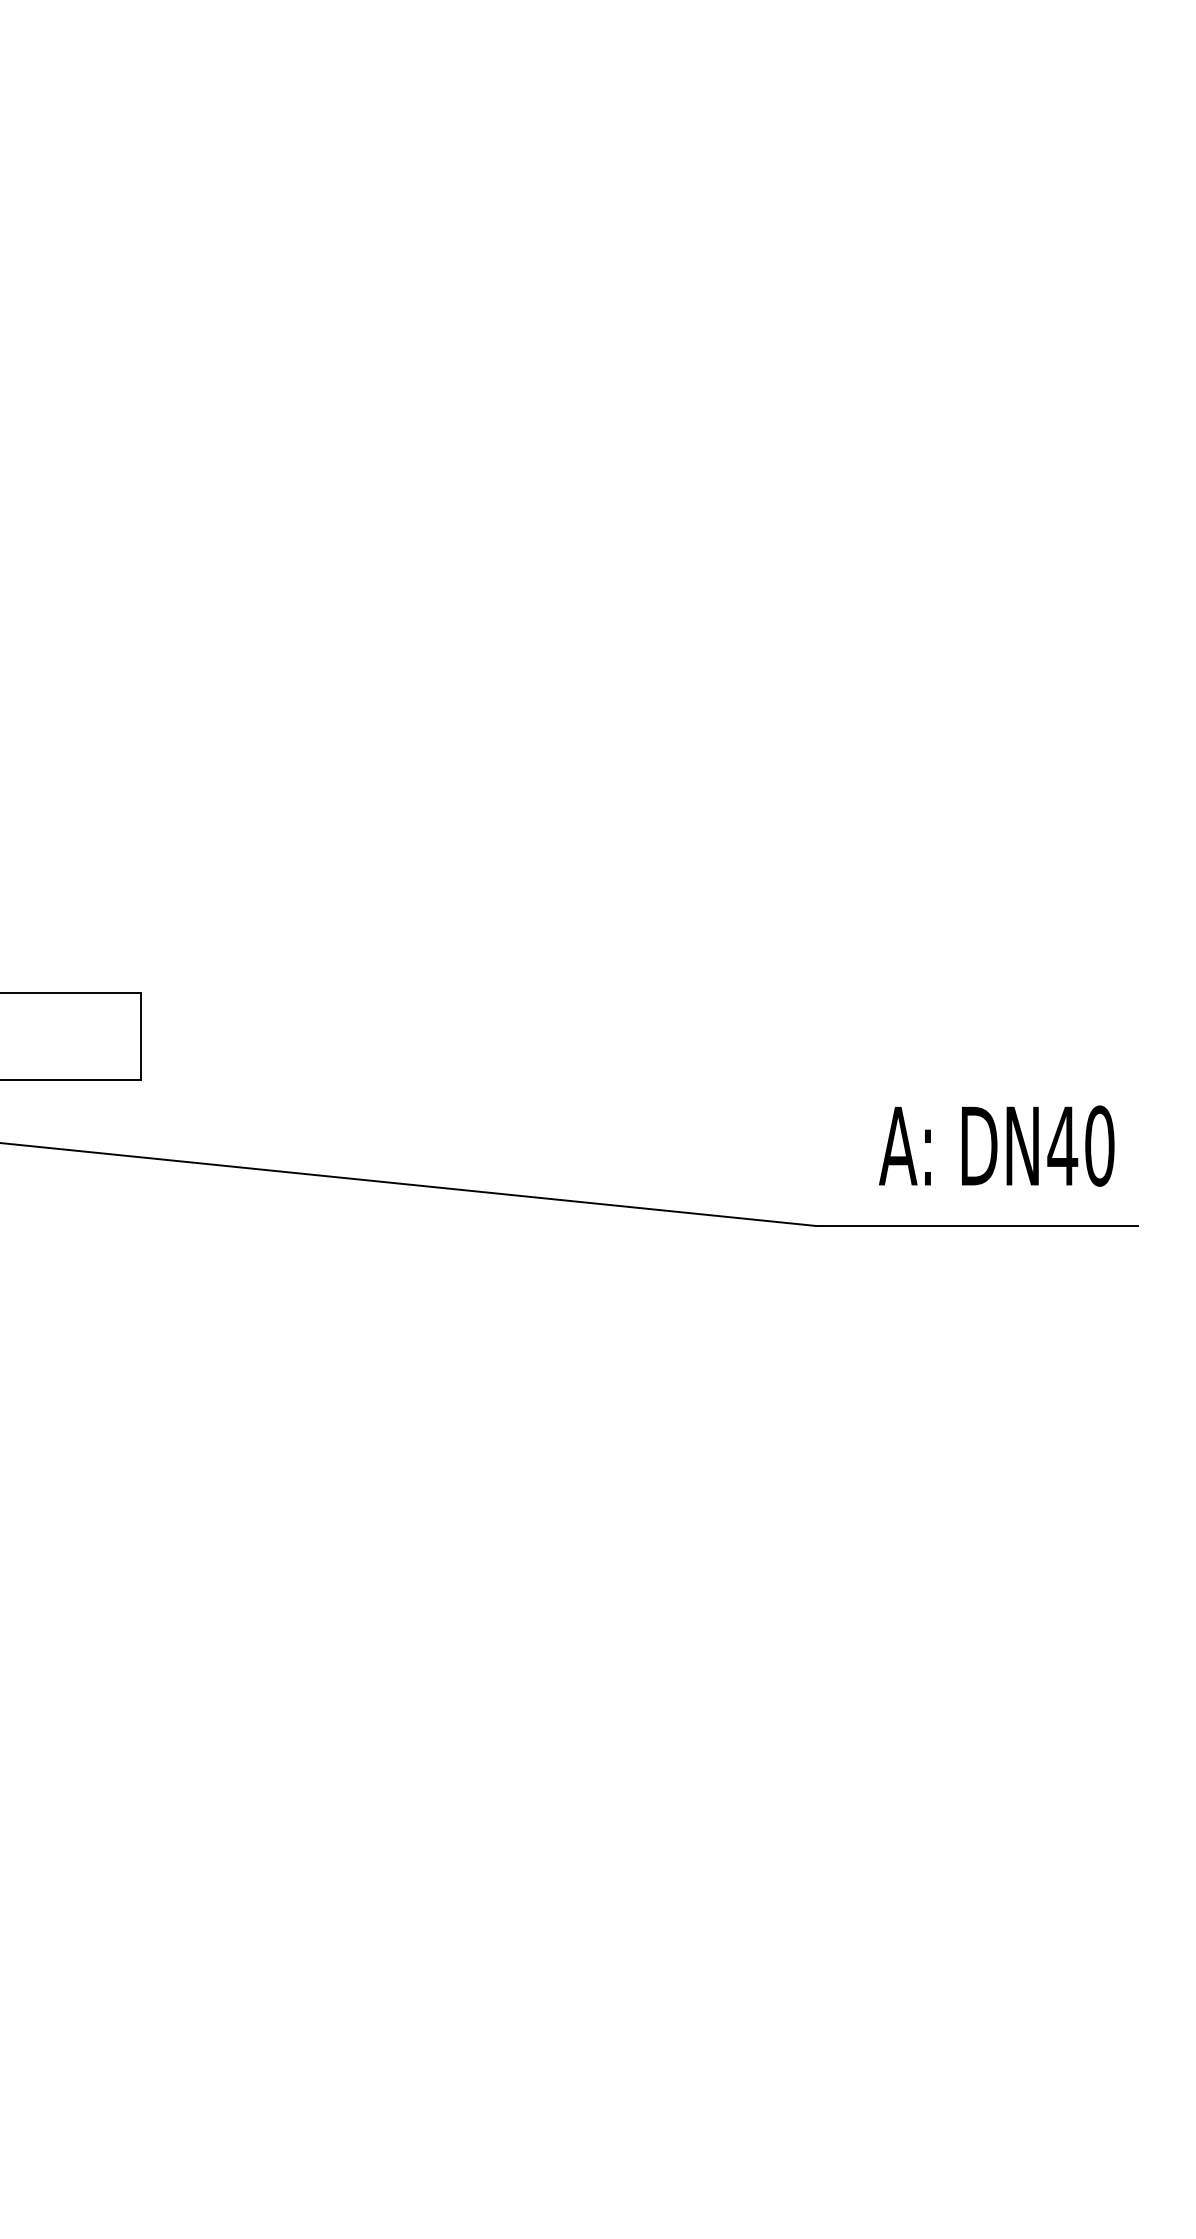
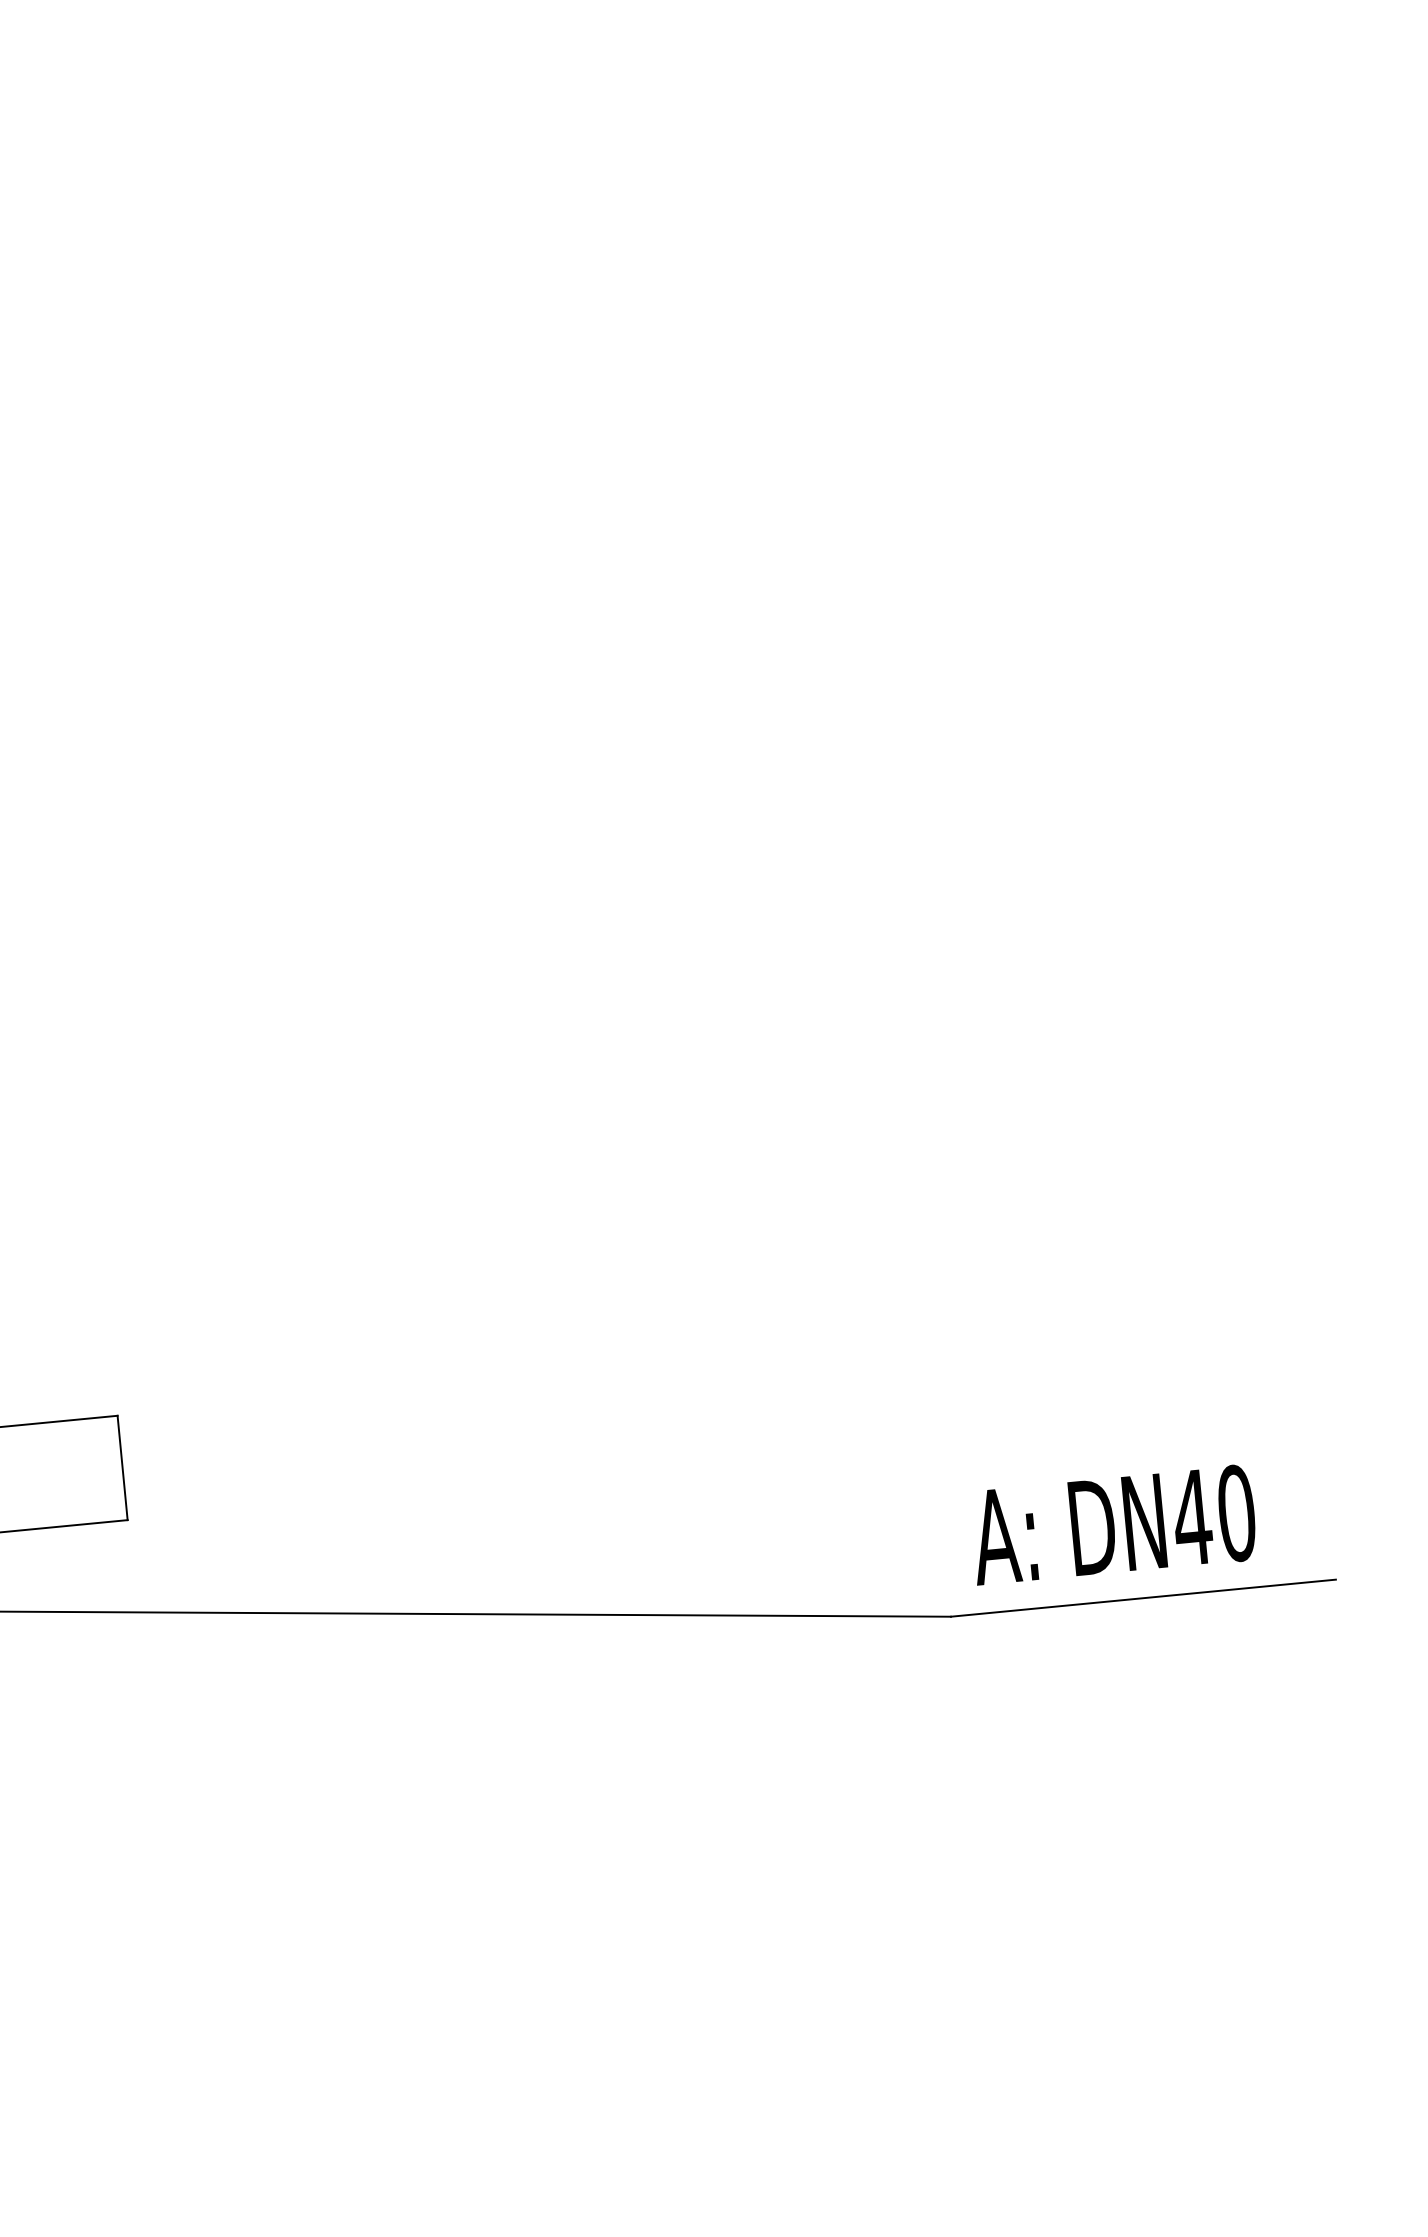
text: (996, 1145) -> (1113, 1524), moved

